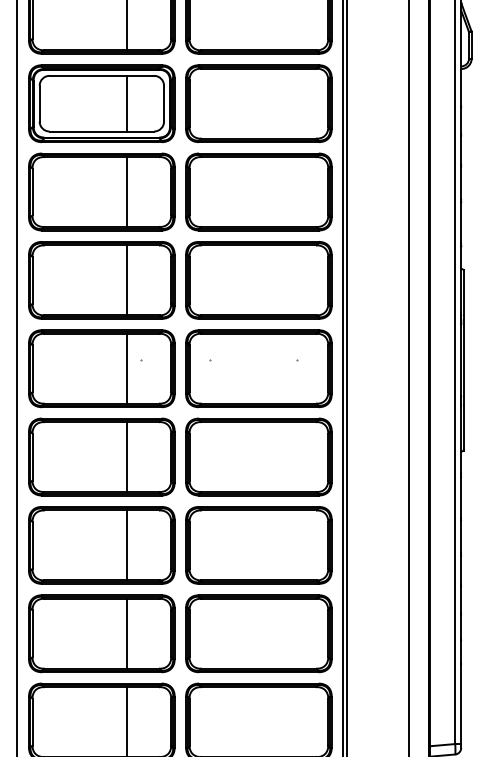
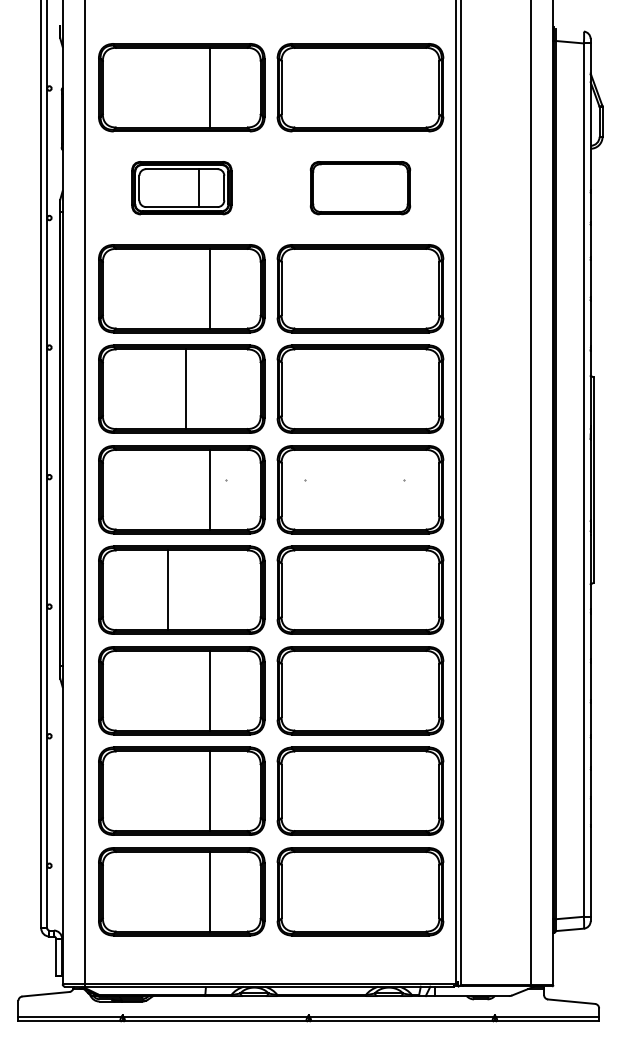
part: (101, 103) -> (181, 187), size x0.6
part: (258, 103) -> (360, 187), size x0.6
line: (126, 280) -> (185, 389), moved
line: (126, 457) -> (167, 590), moved

